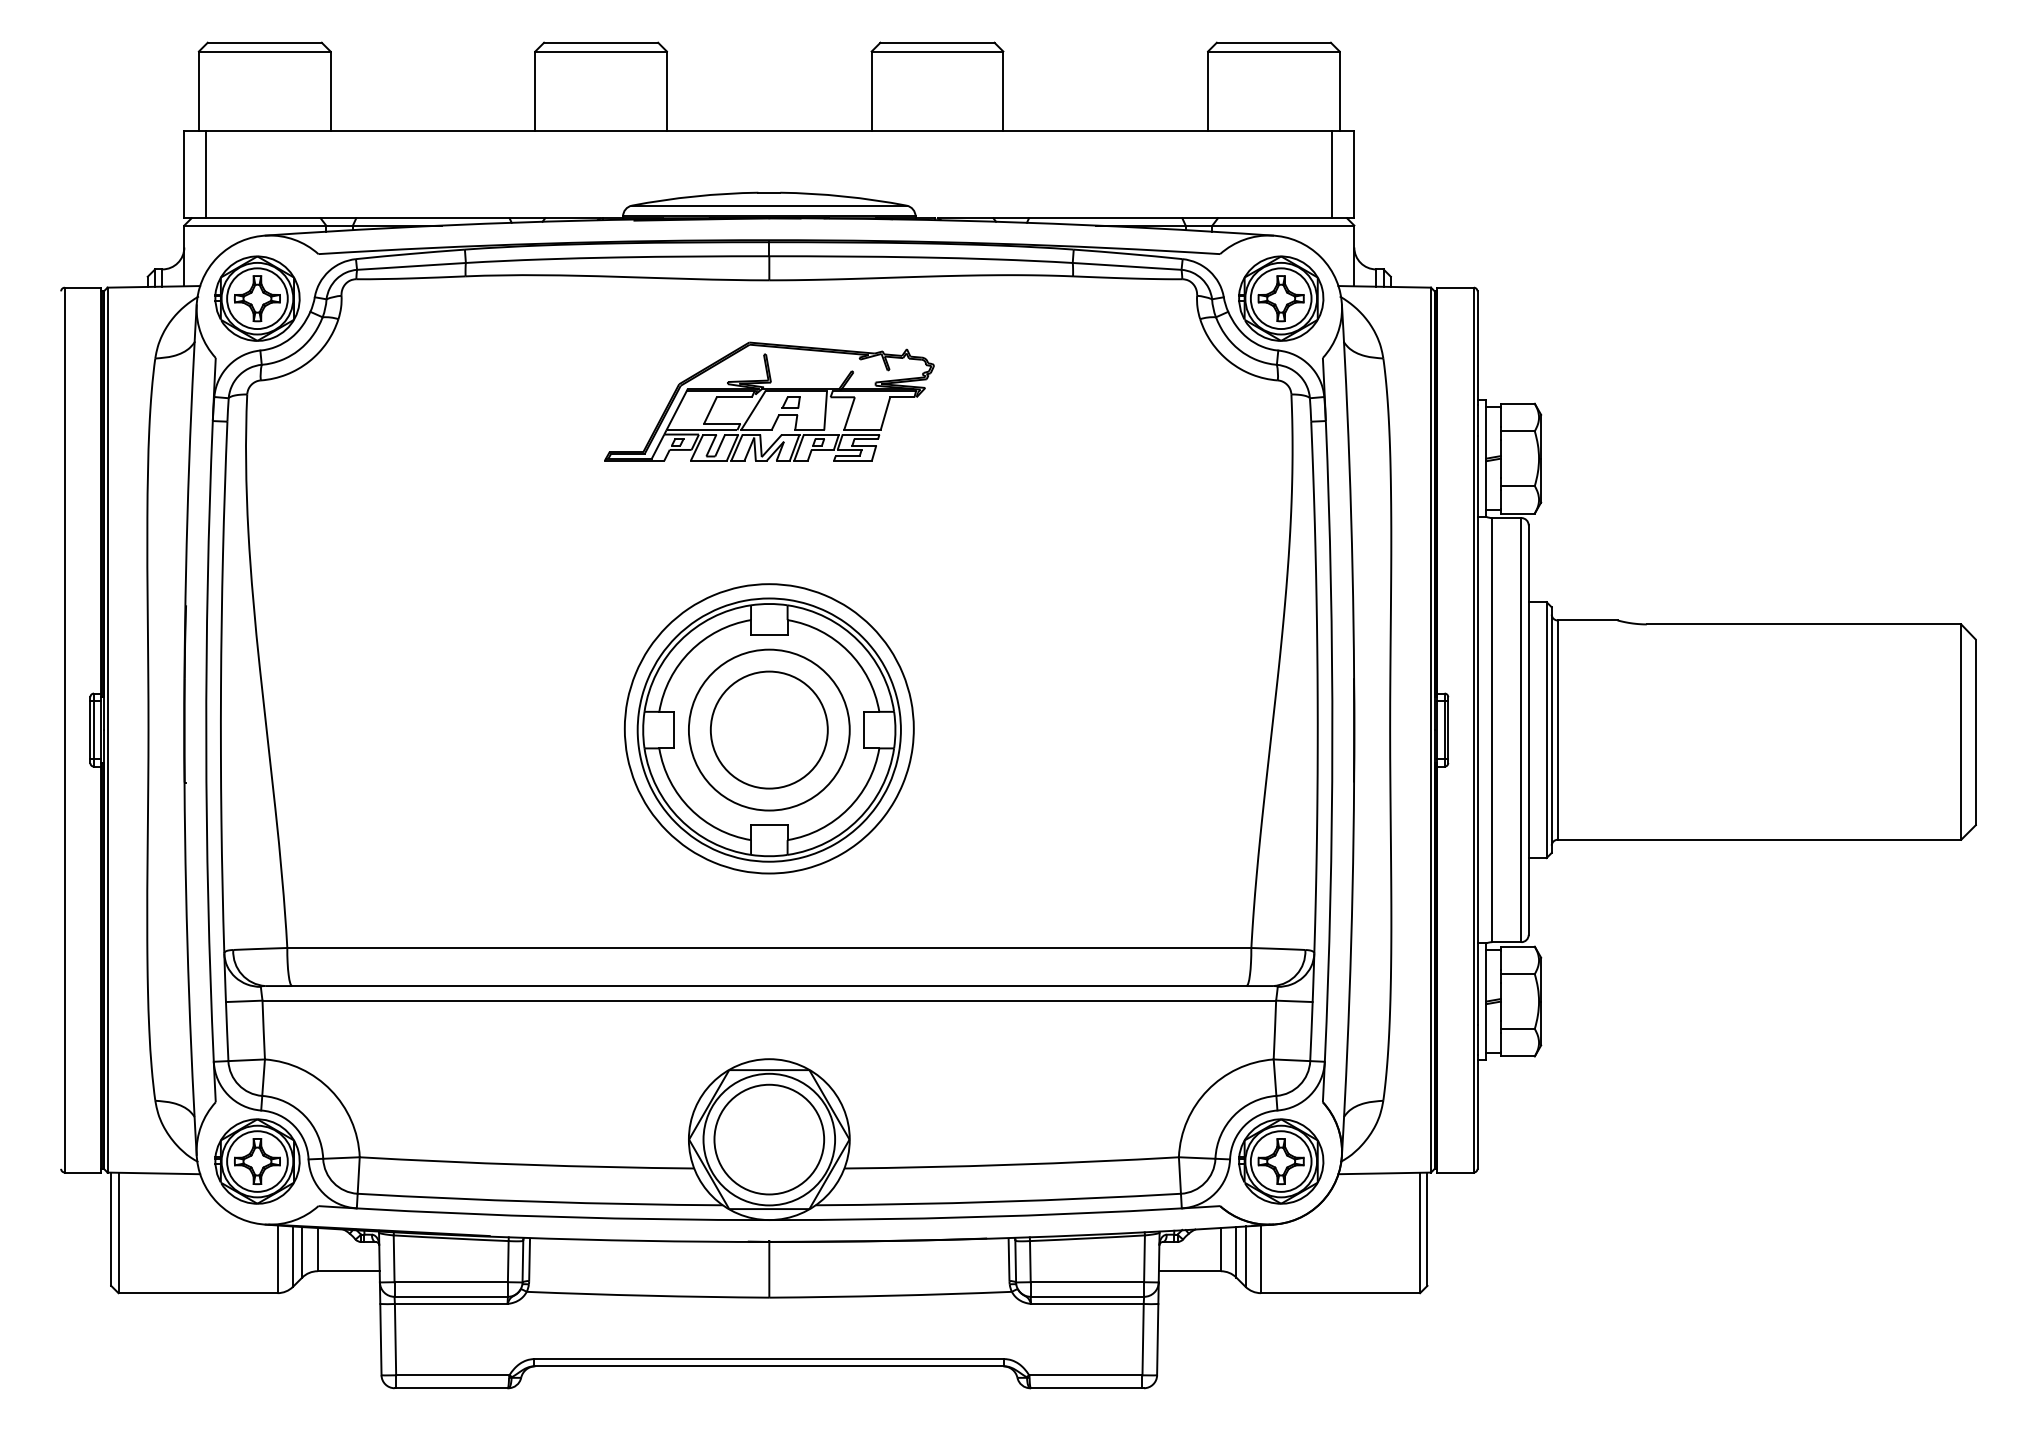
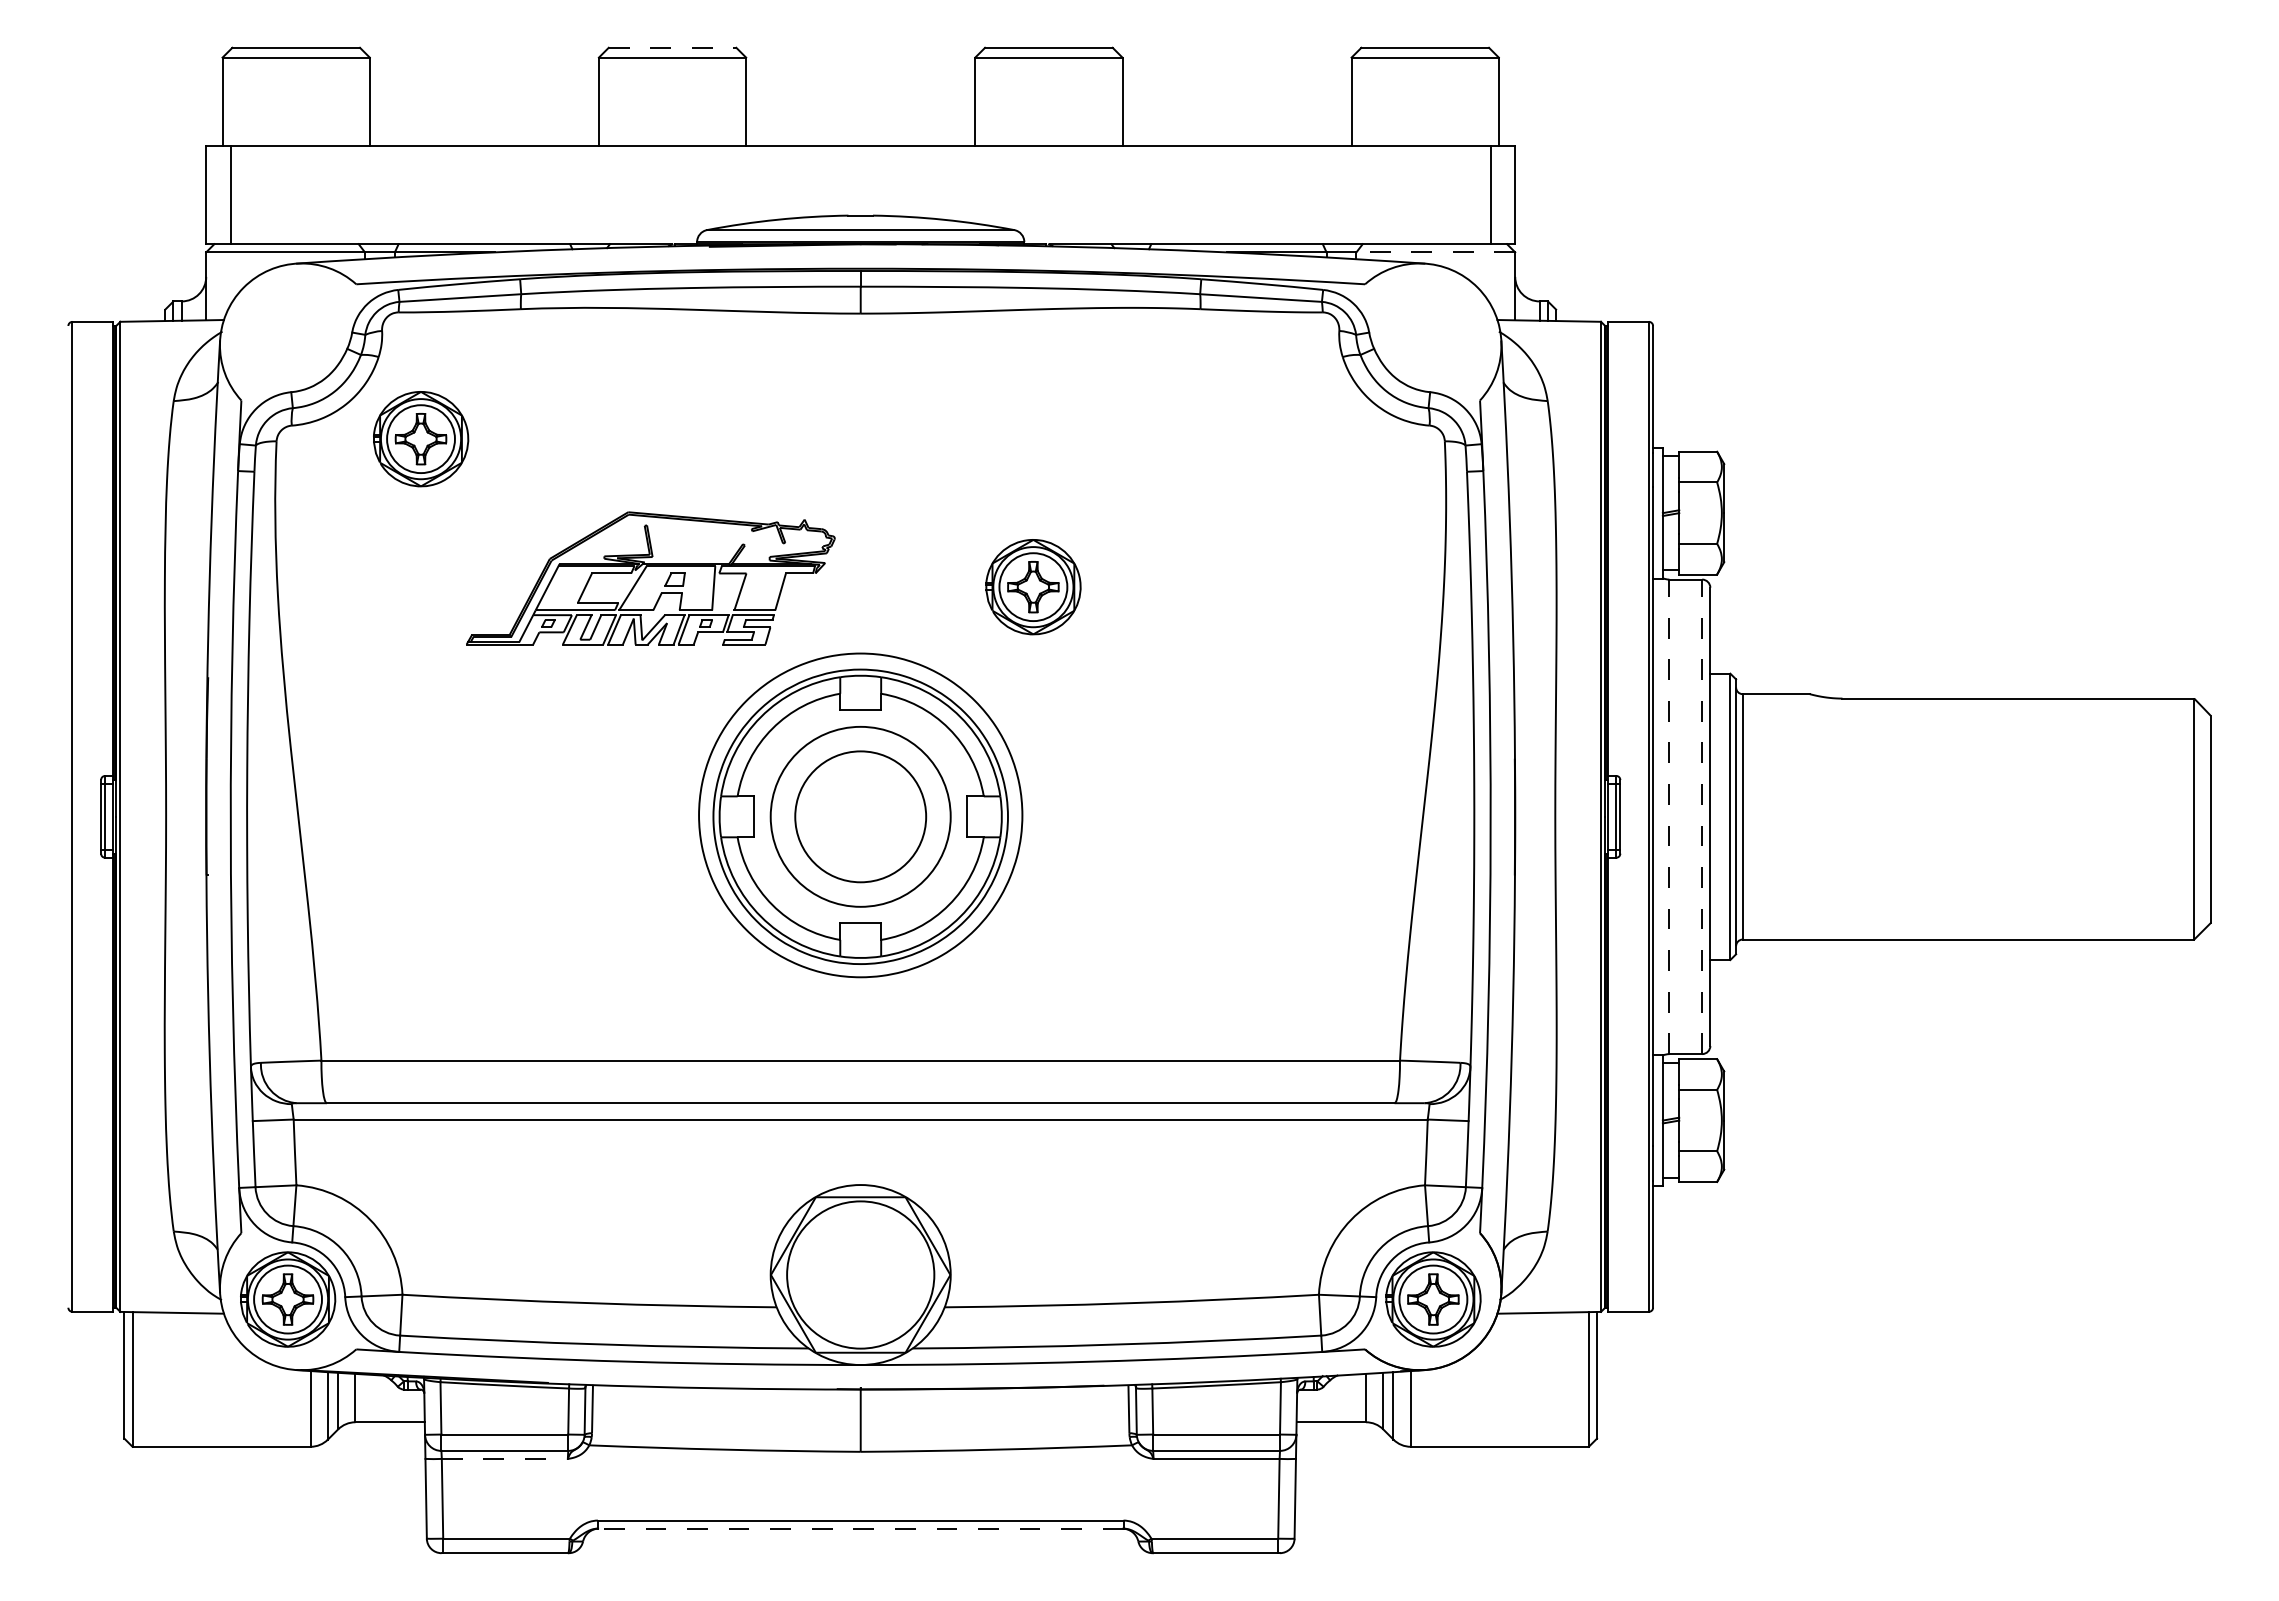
line: (601, 42) -> (672, 47), solid -> dashed
line: (1283, 225) -> (1435, 252), solid -> dashed
part: (257, 298) -> (421, 439), moved
part: (1281, 298) -> (1033, 587), moved
part: (769, 401) -> (650, 578), moved
line: (1492, 729) -> (1669, 816), solid -> dashed
line: (1521, 729) -> (1702, 816), solid -> dashed
circle: (769, 1139) -> (860, 1274), removed
line: (451, 1303) -> (505, 1458), solid -> dashed
line: (769, 1366) -> (860, 1528), solid -> dashed

